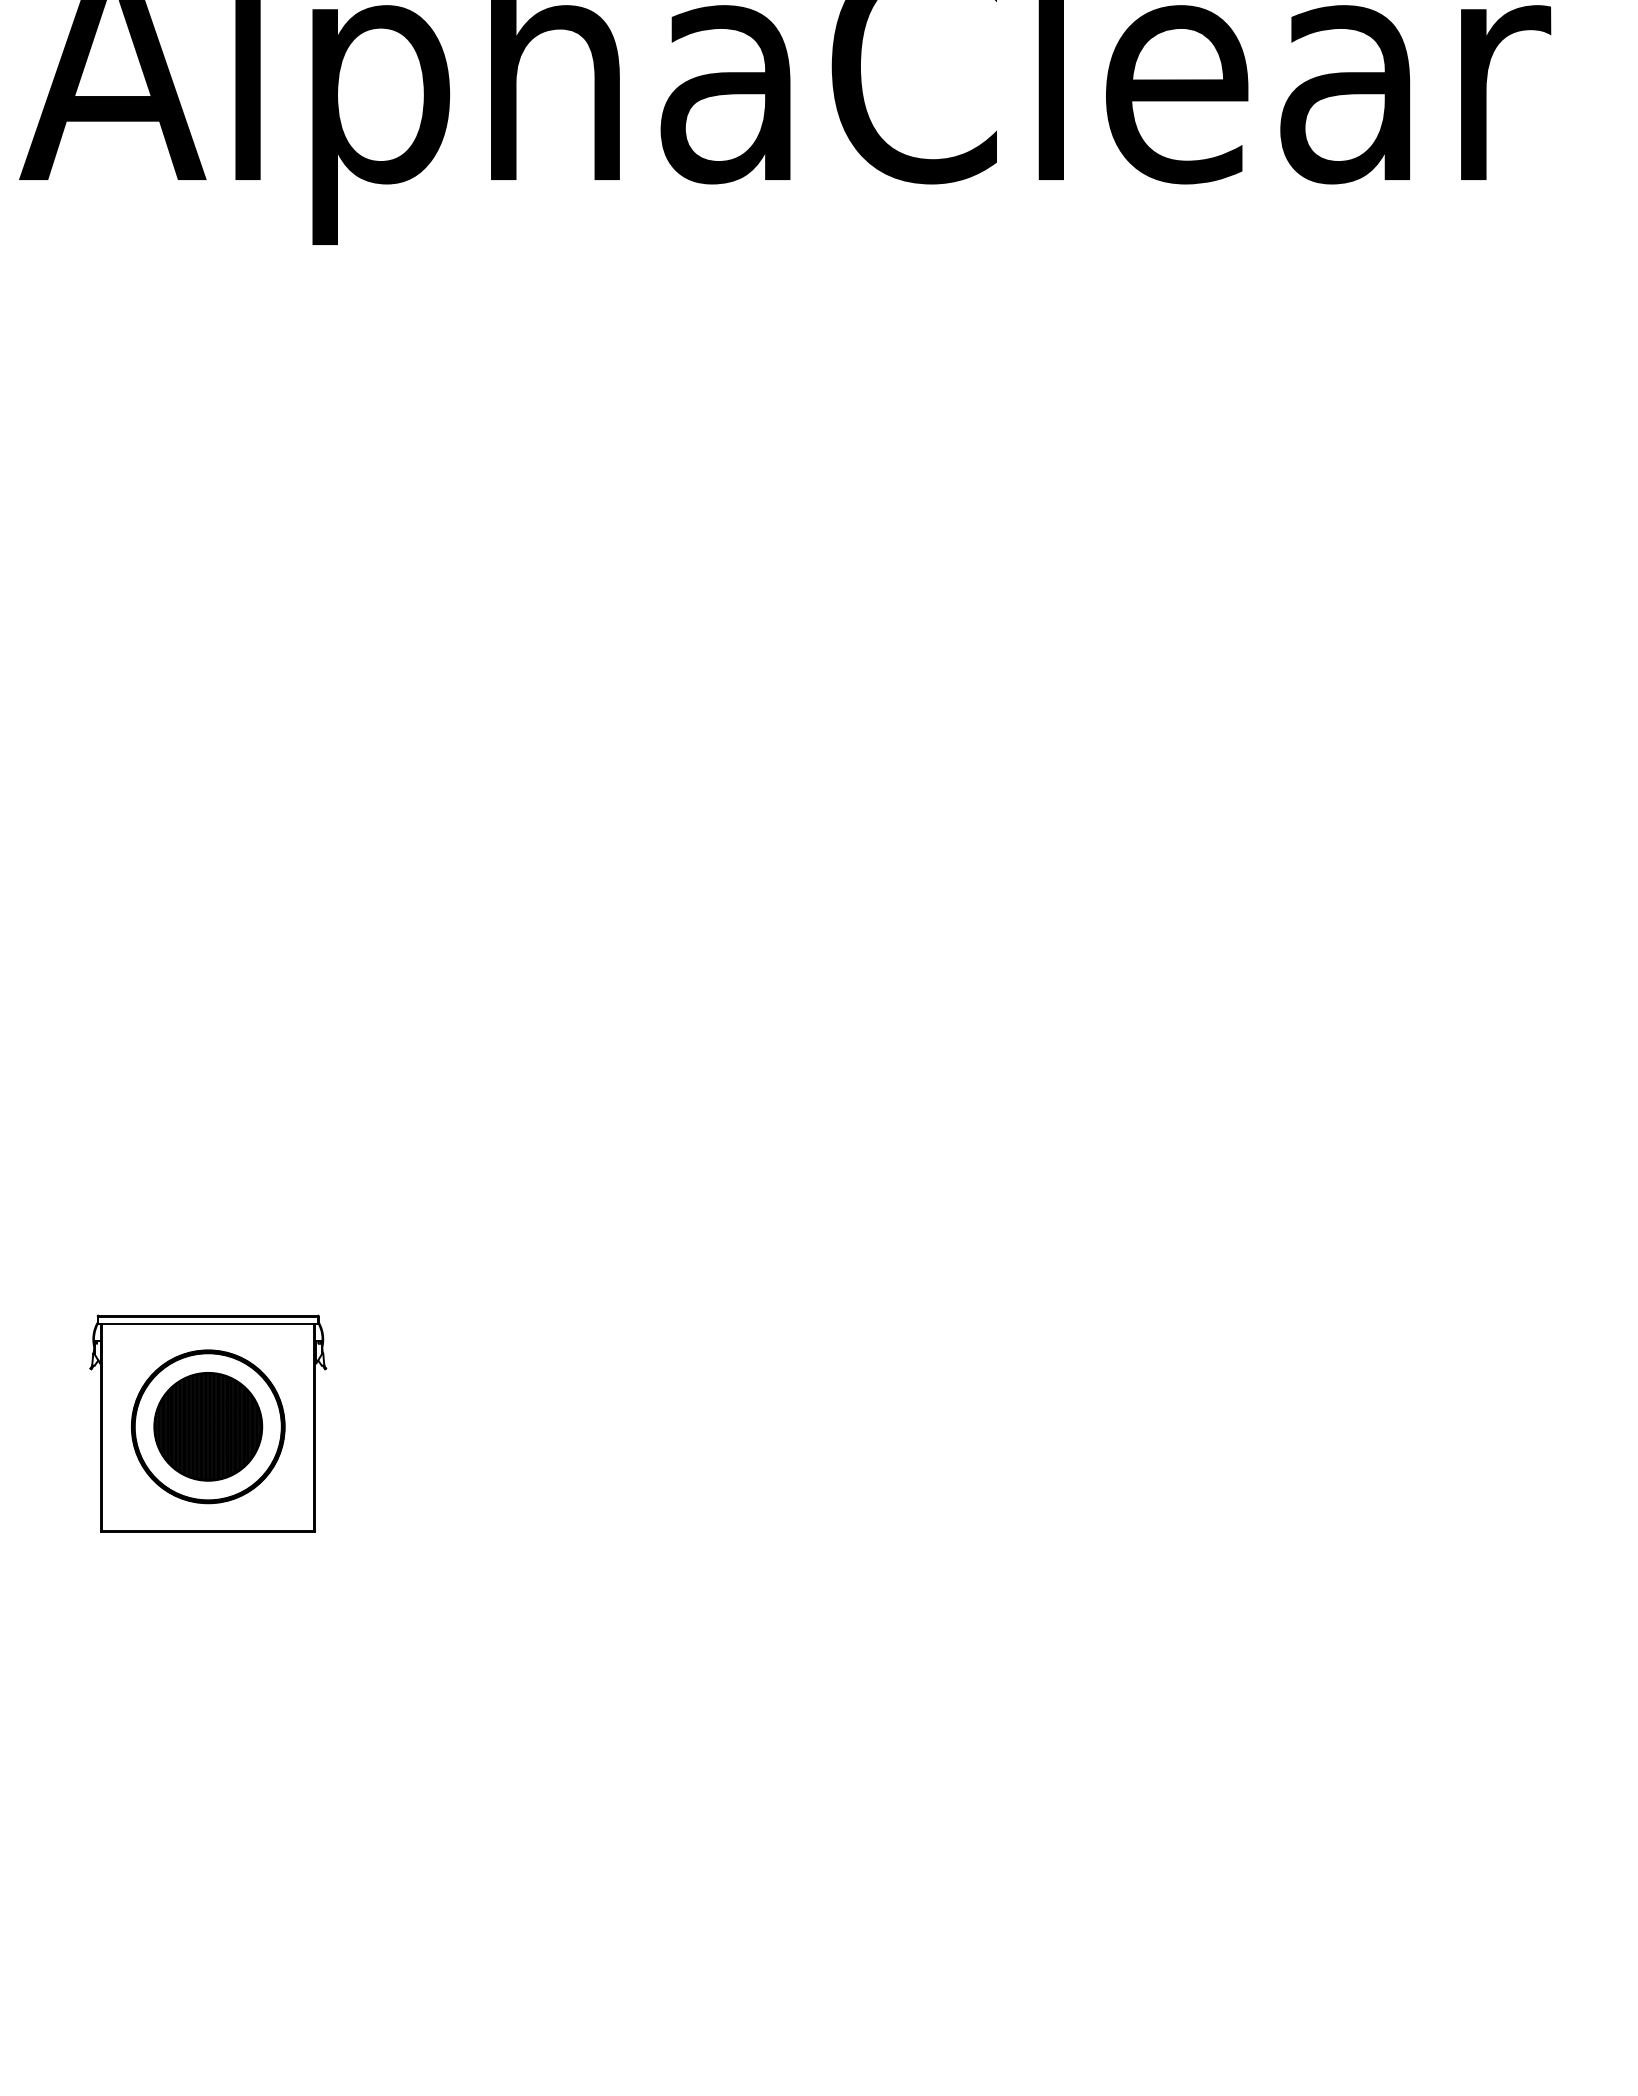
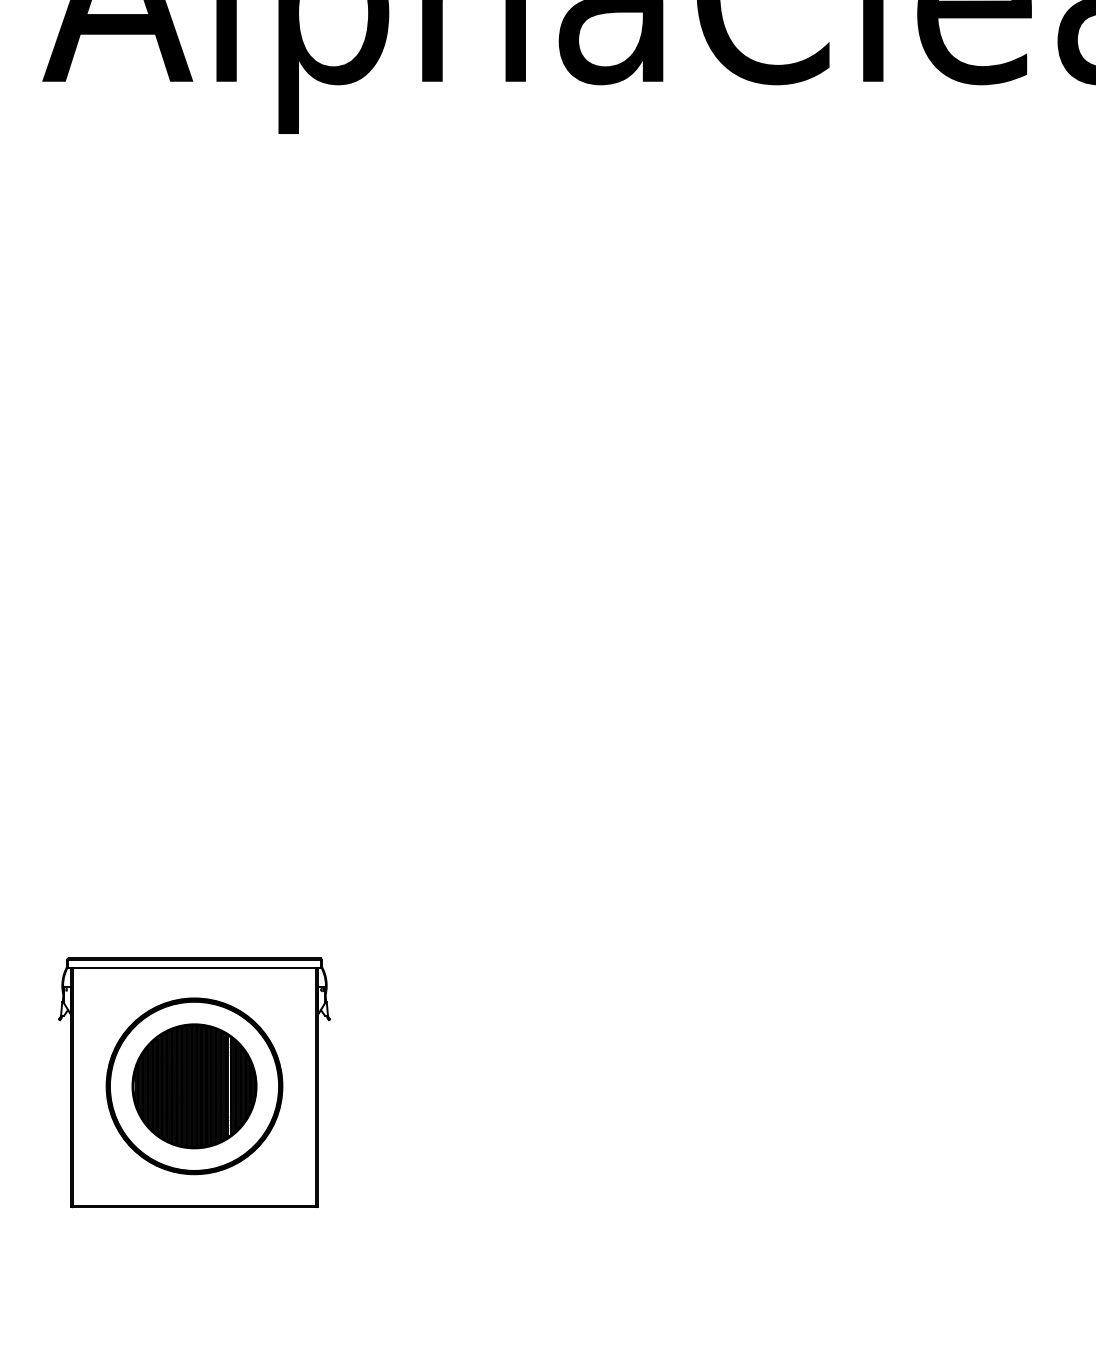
part: (208, 1423) -> (194, 1082), size x1.43

